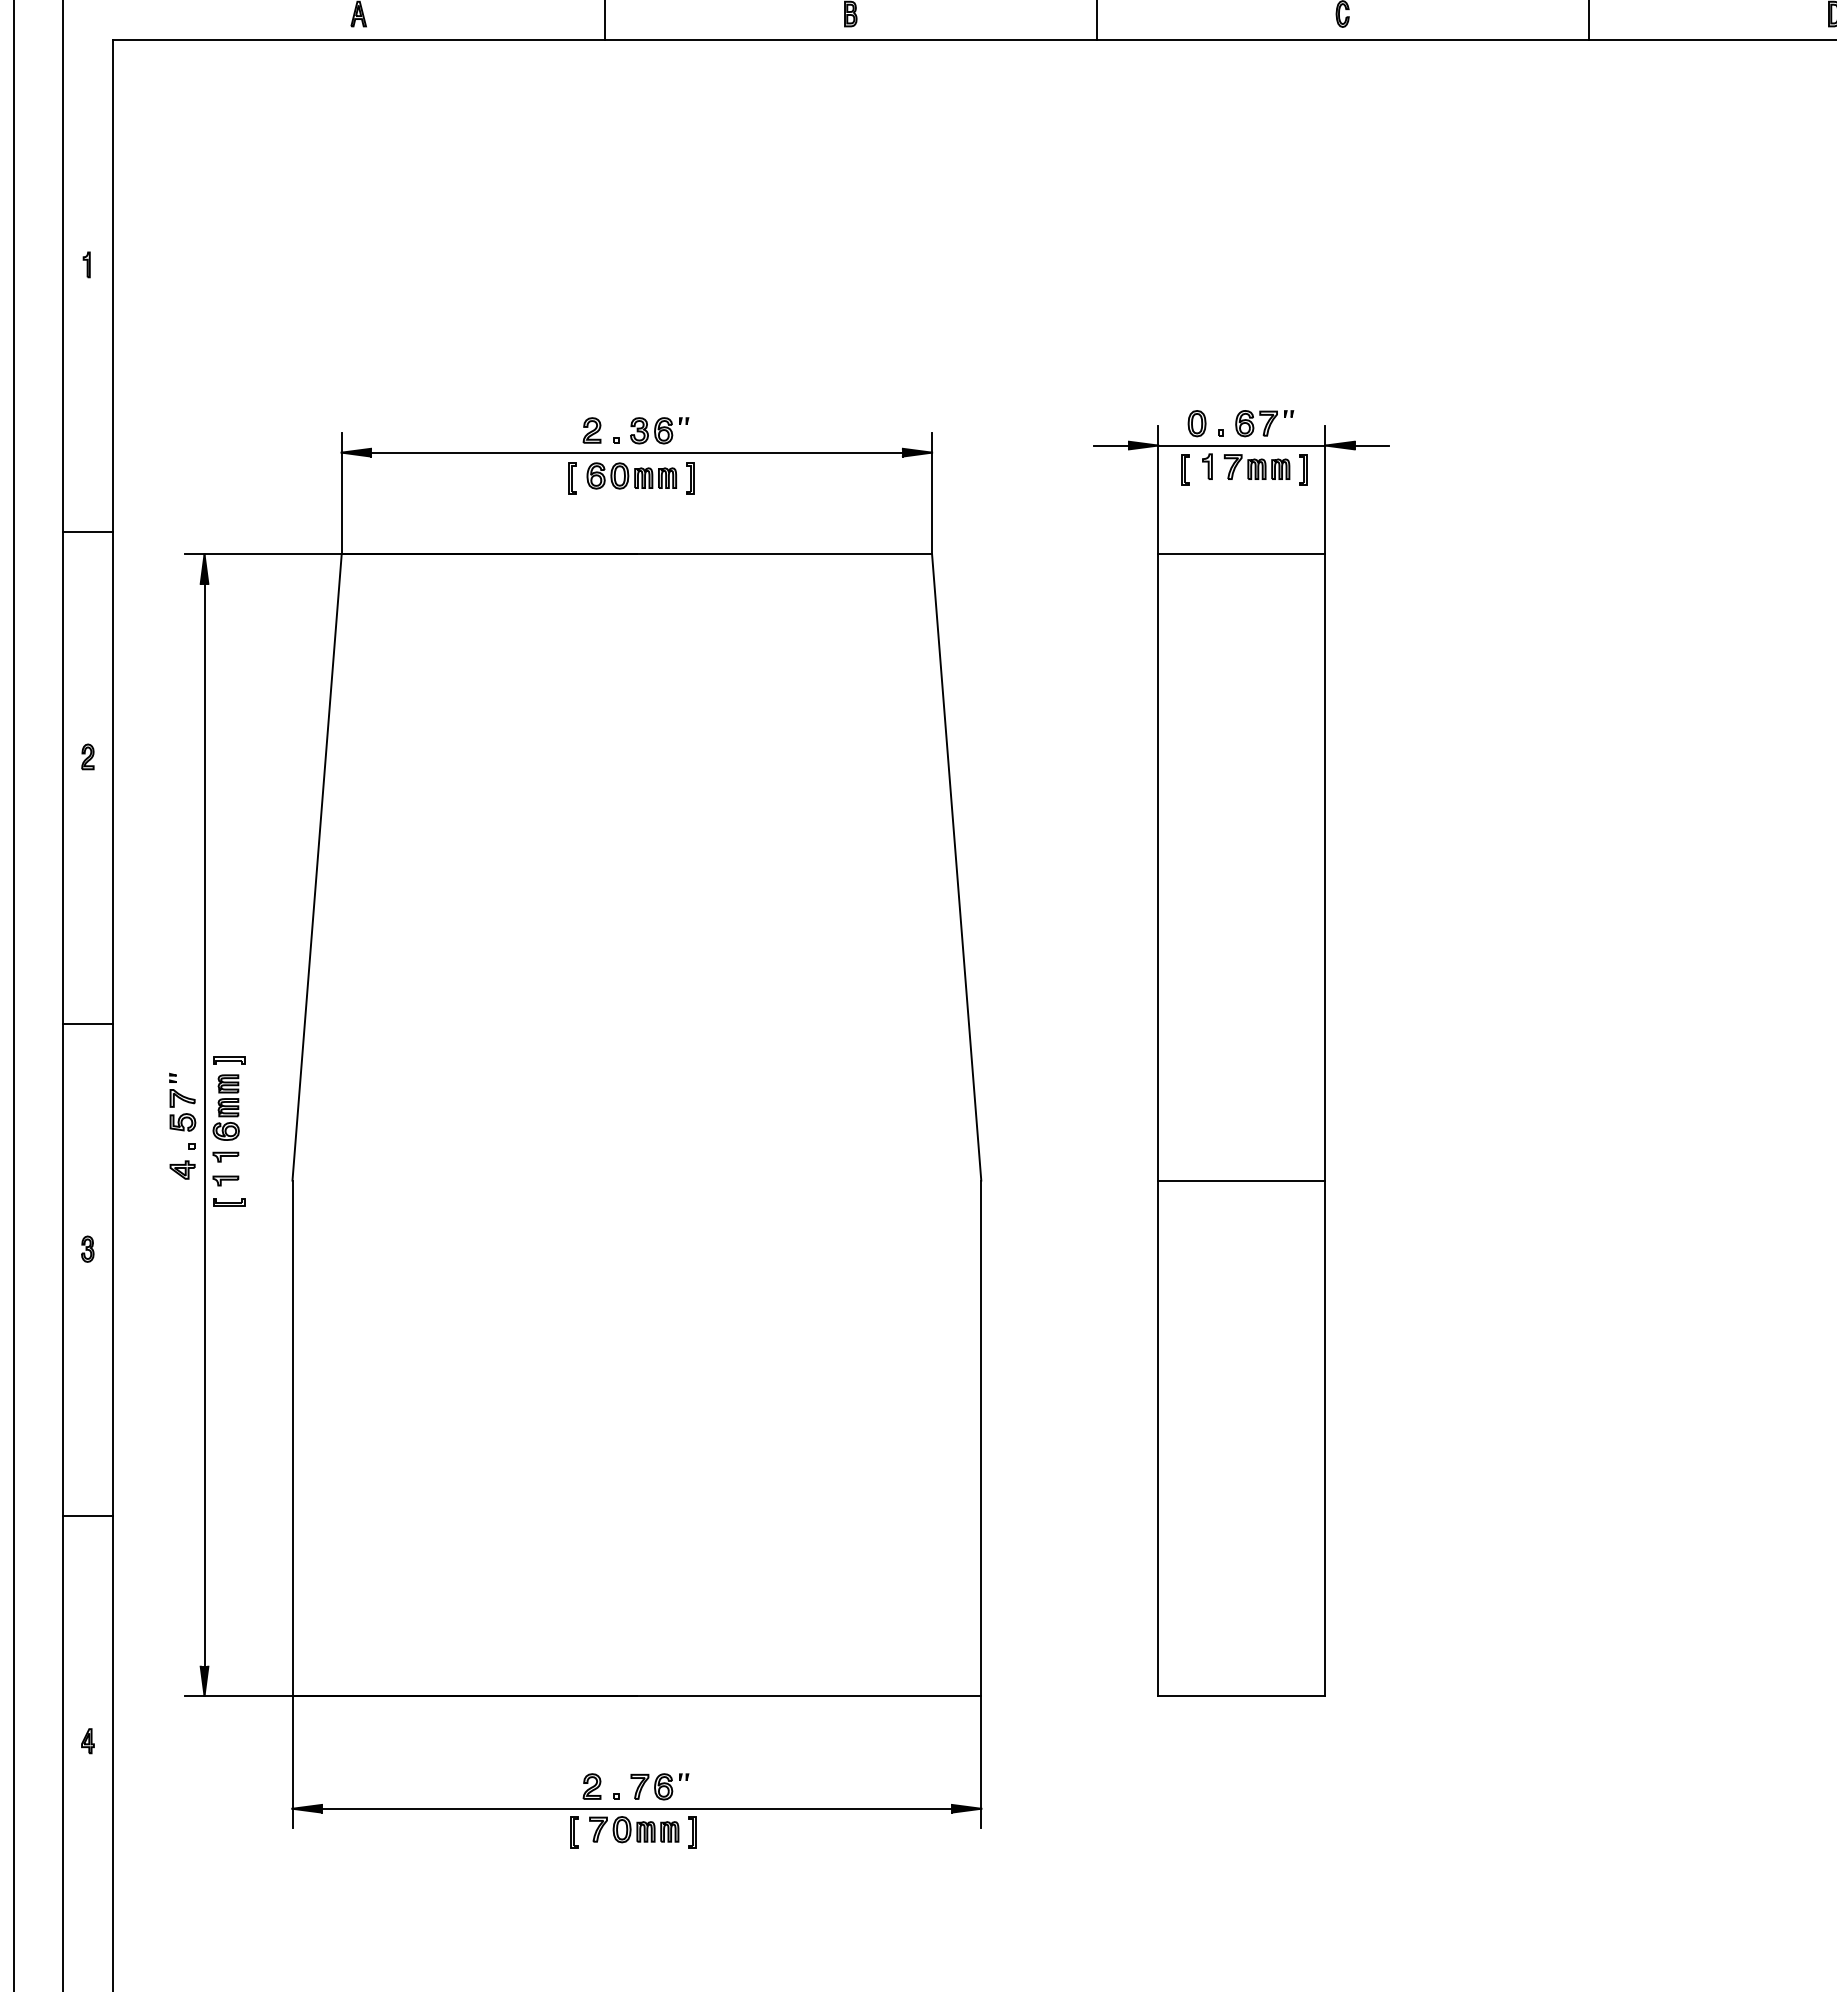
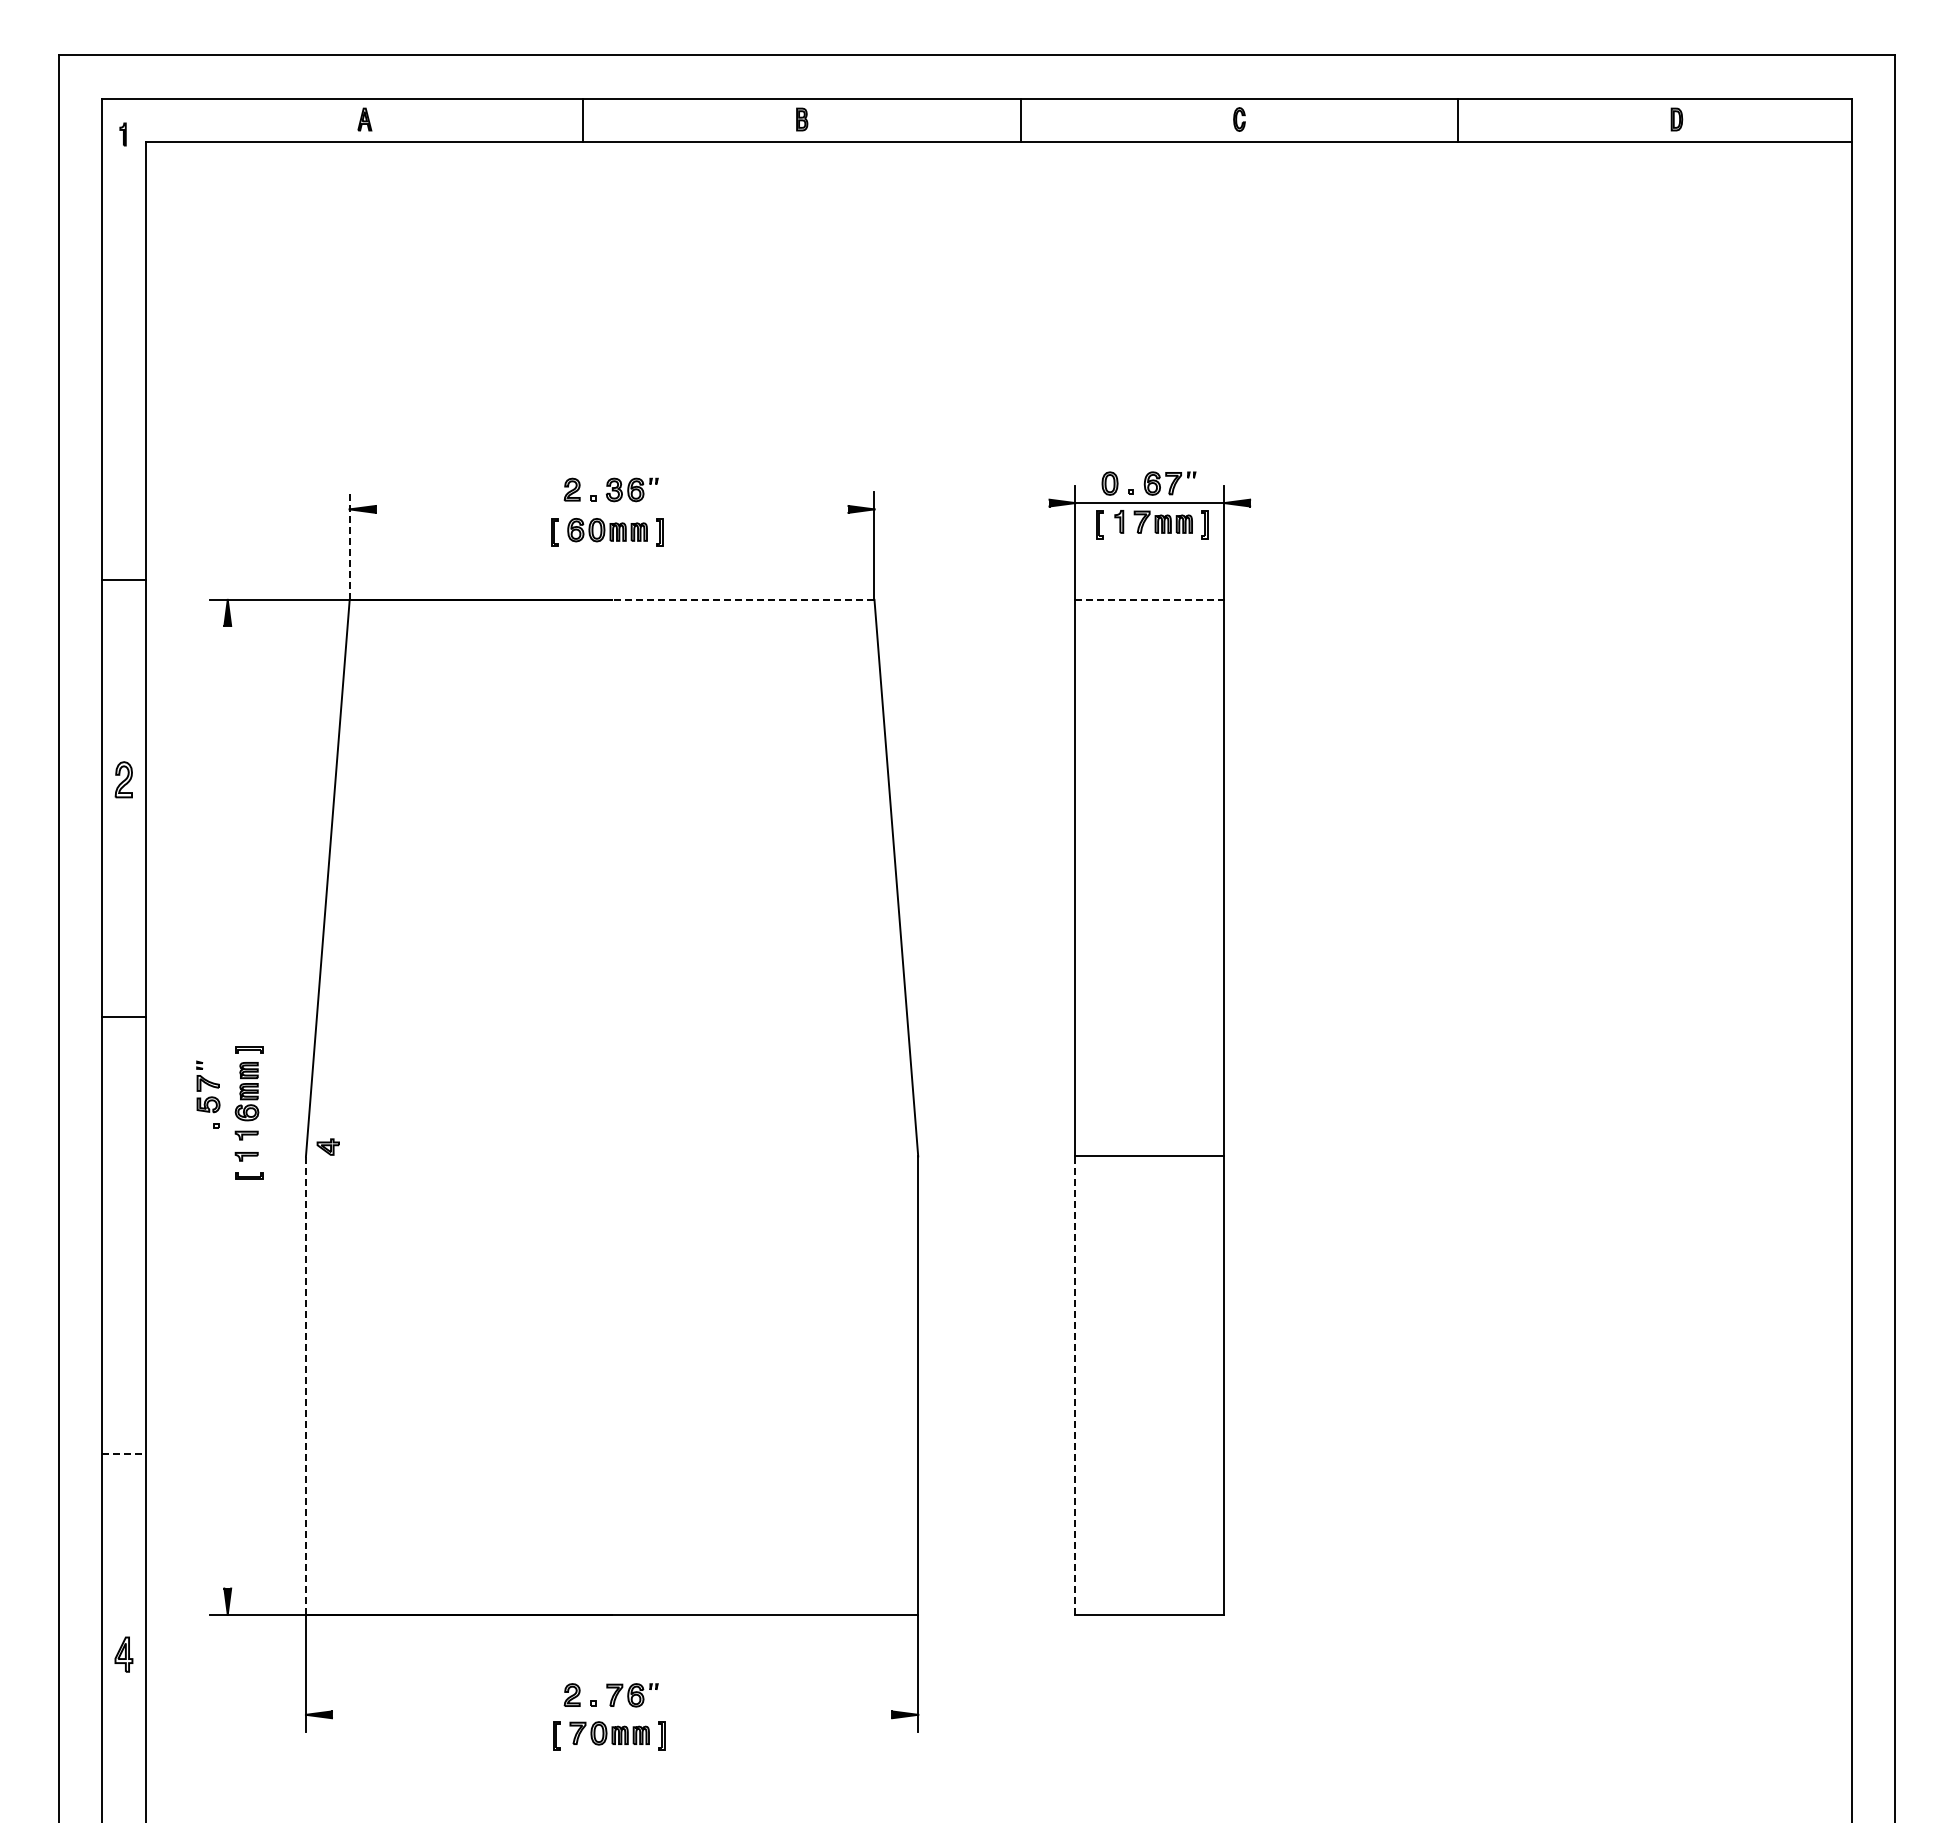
part: (86, 264) -> (122, 134), moved
line: (1110, 446) -> (1033, 503), removed
line: (1371, 446) -> (1265, 503), removed
line: (636, 452) -> (611, 509), removed
line: (341, 493) -> (349, 545), solid -> dashed
line: (783, 554) -> (742, 599), solid -> dashed
line: (1242, 554) -> (1150, 599), solid -> dashed
part: (88, 756) -> (124, 779), size x1.6
line: (204, 1124) -> (227, 1106), removed
part: (181, 1169) -> (327, 1146), moved
part: (88, 1249) -> (124, 1217), removed
line: (291, 1437) -> (305, 1384), solid -> dashed
line: (1158, 1437) -> (1075, 1384), solid -> dashed
line: (88, 1515) -> (124, 1454), solid -> dashed
part: (88, 1740) -> (124, 1654), size x1.6
line: (637, 1808) -> (612, 1714), removed

